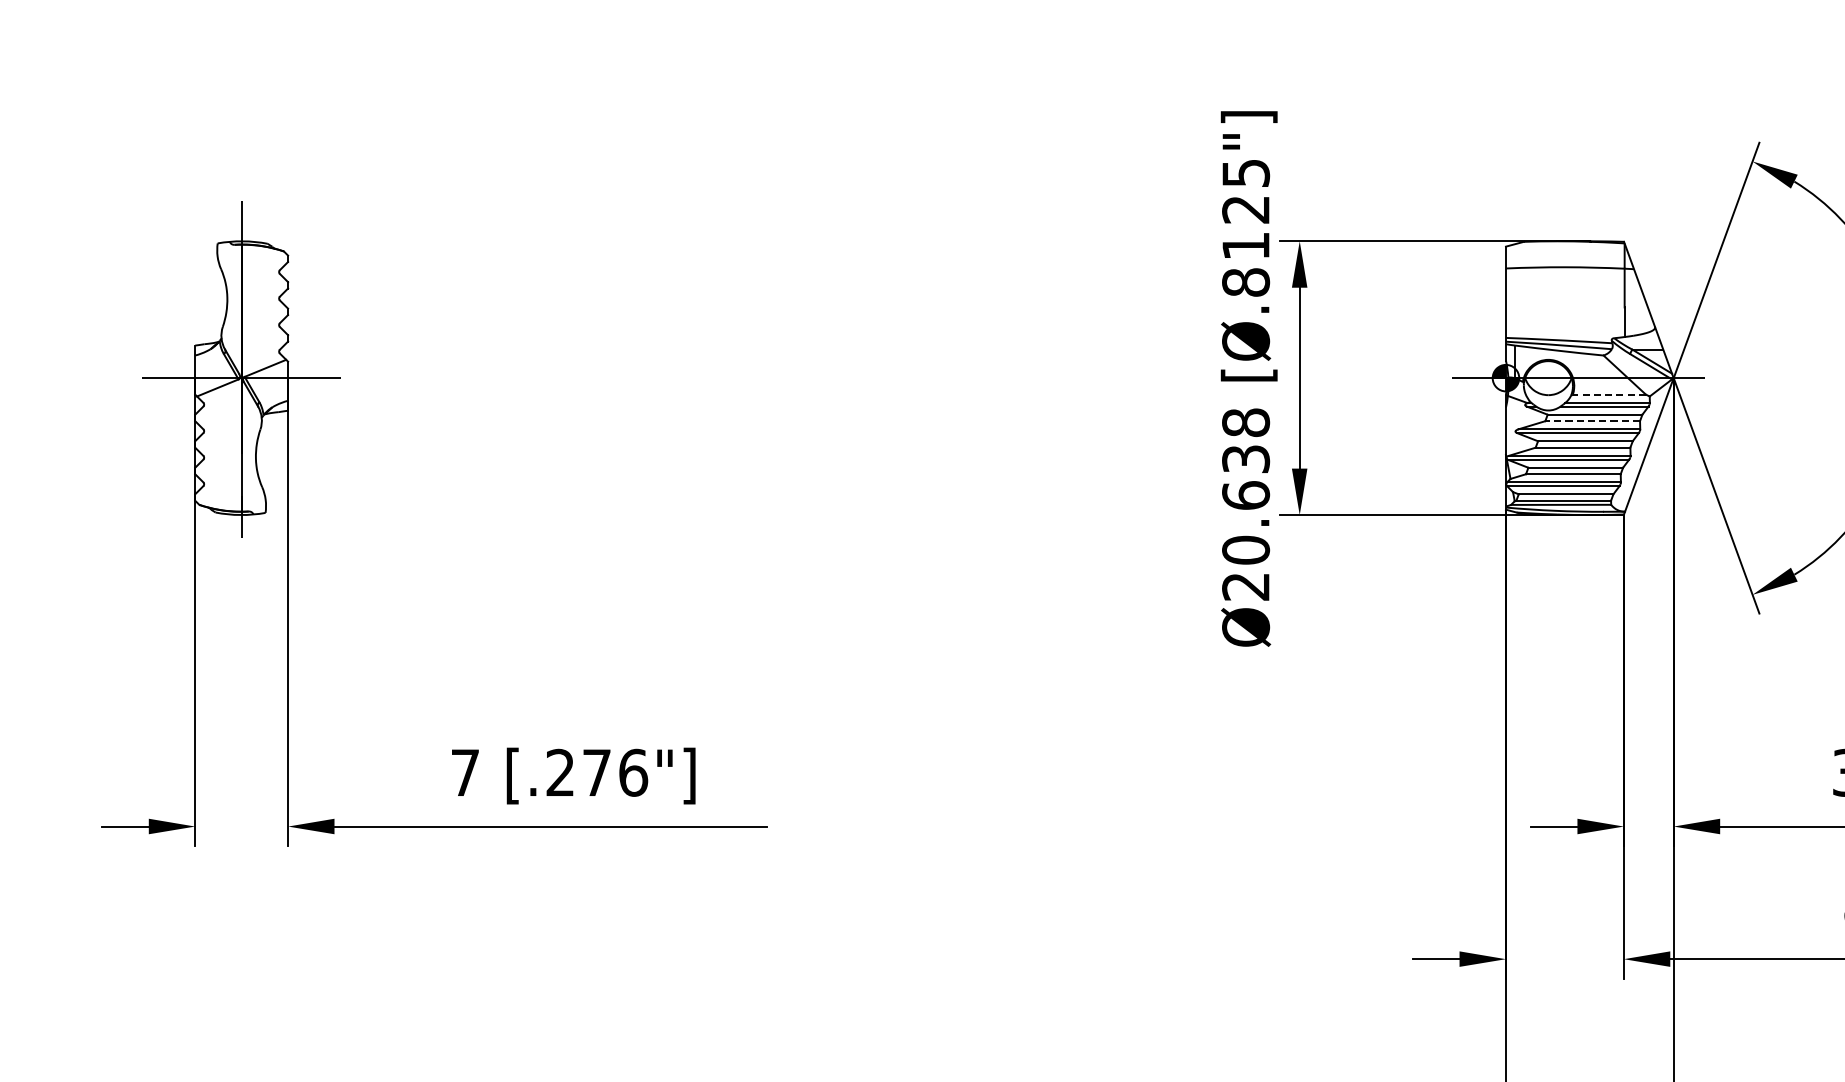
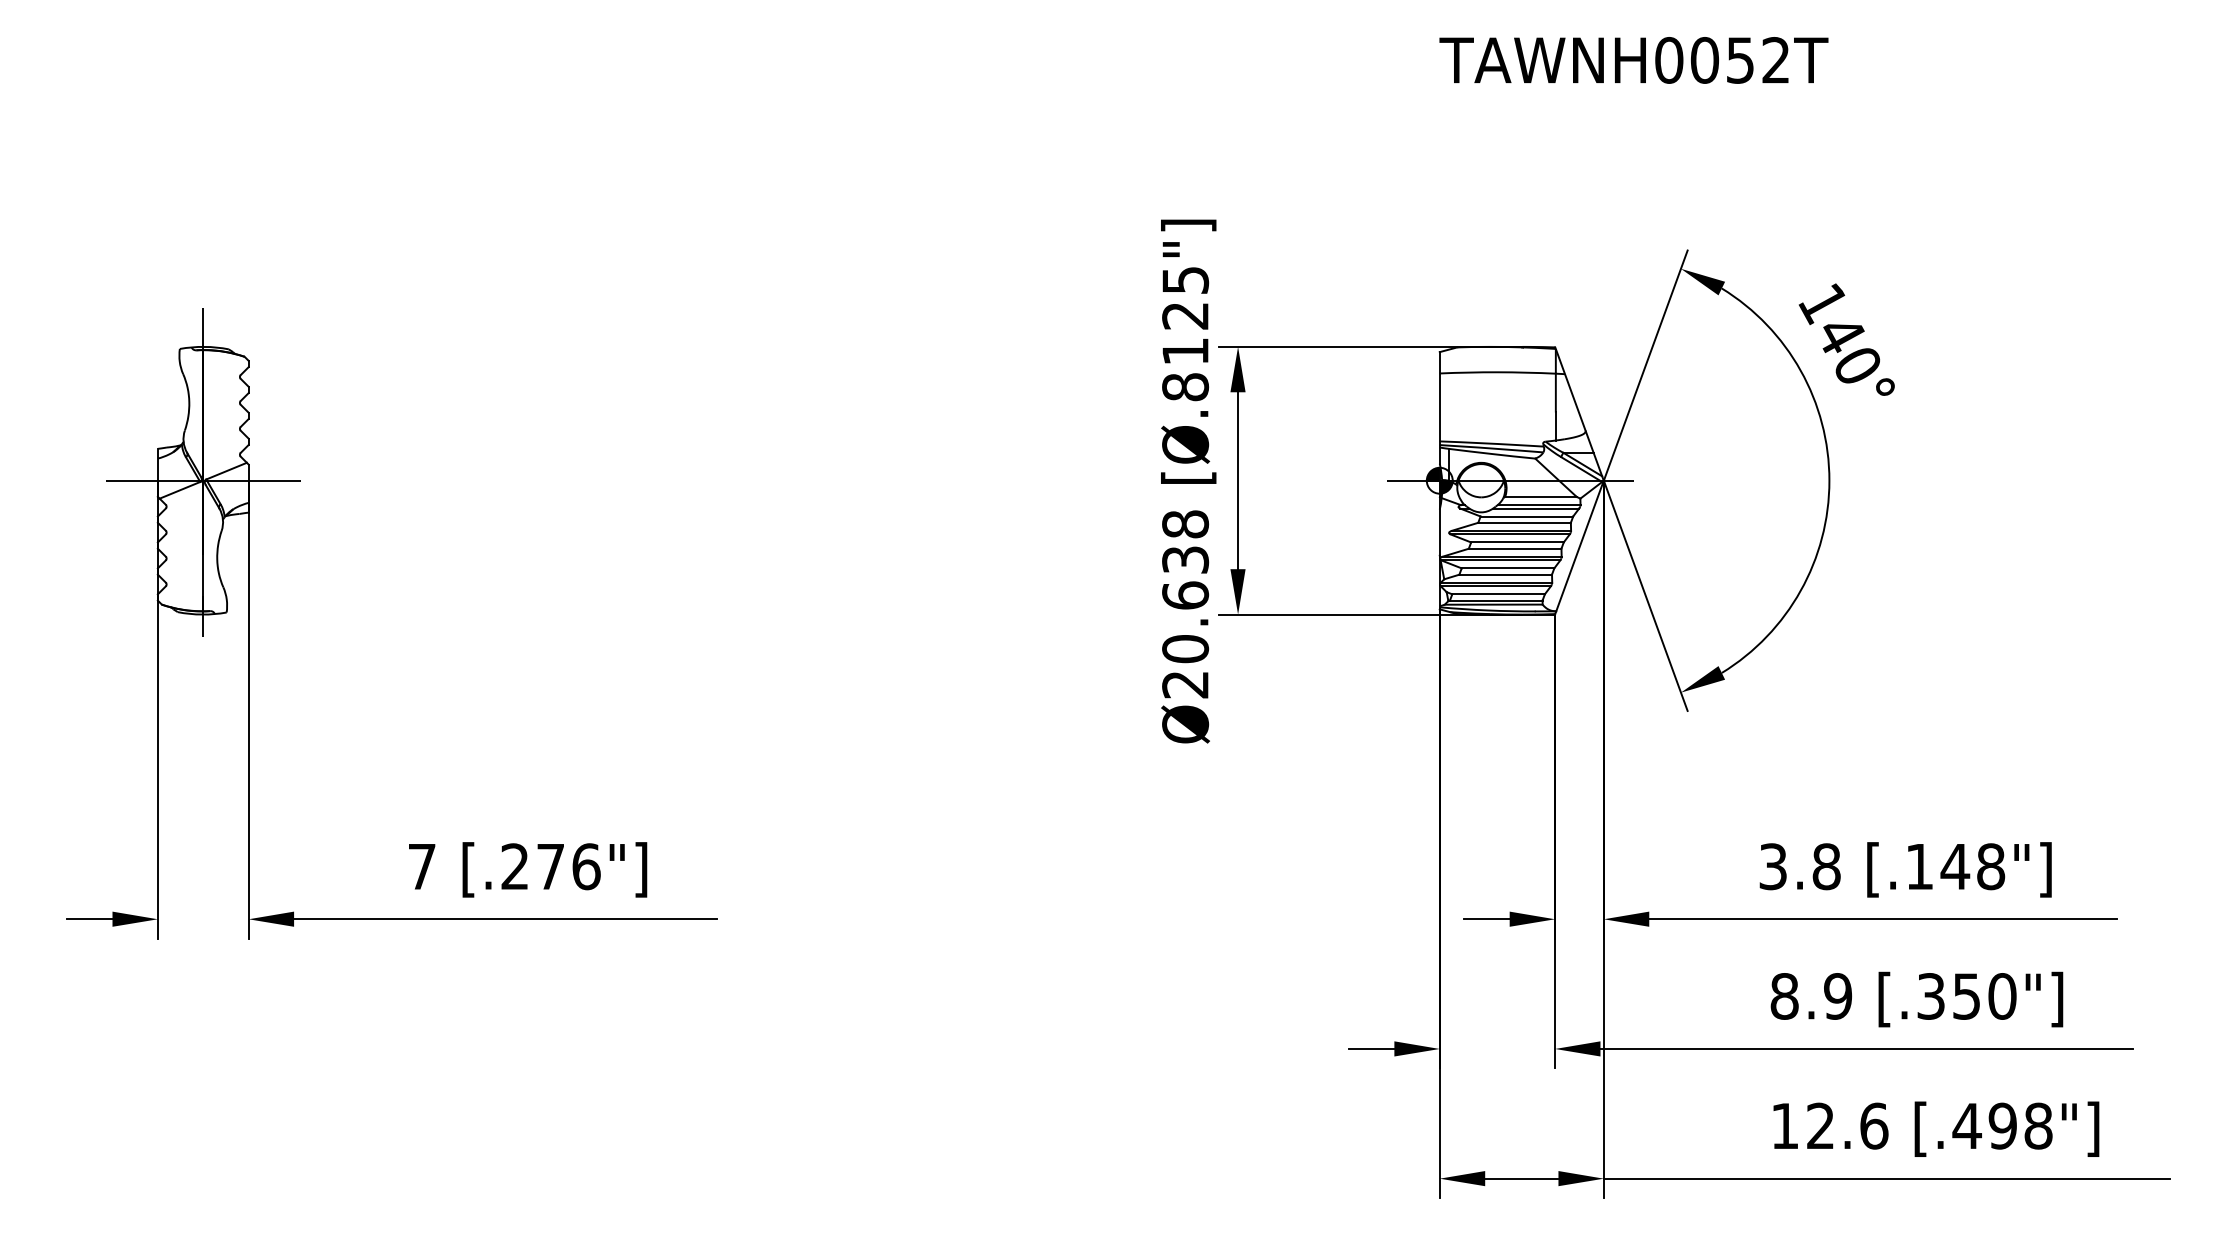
line: (1608, 394) -> (1540, 496), dashed -> solid
line: (1592, 420) -> (1524, 522), dashed -> solid

